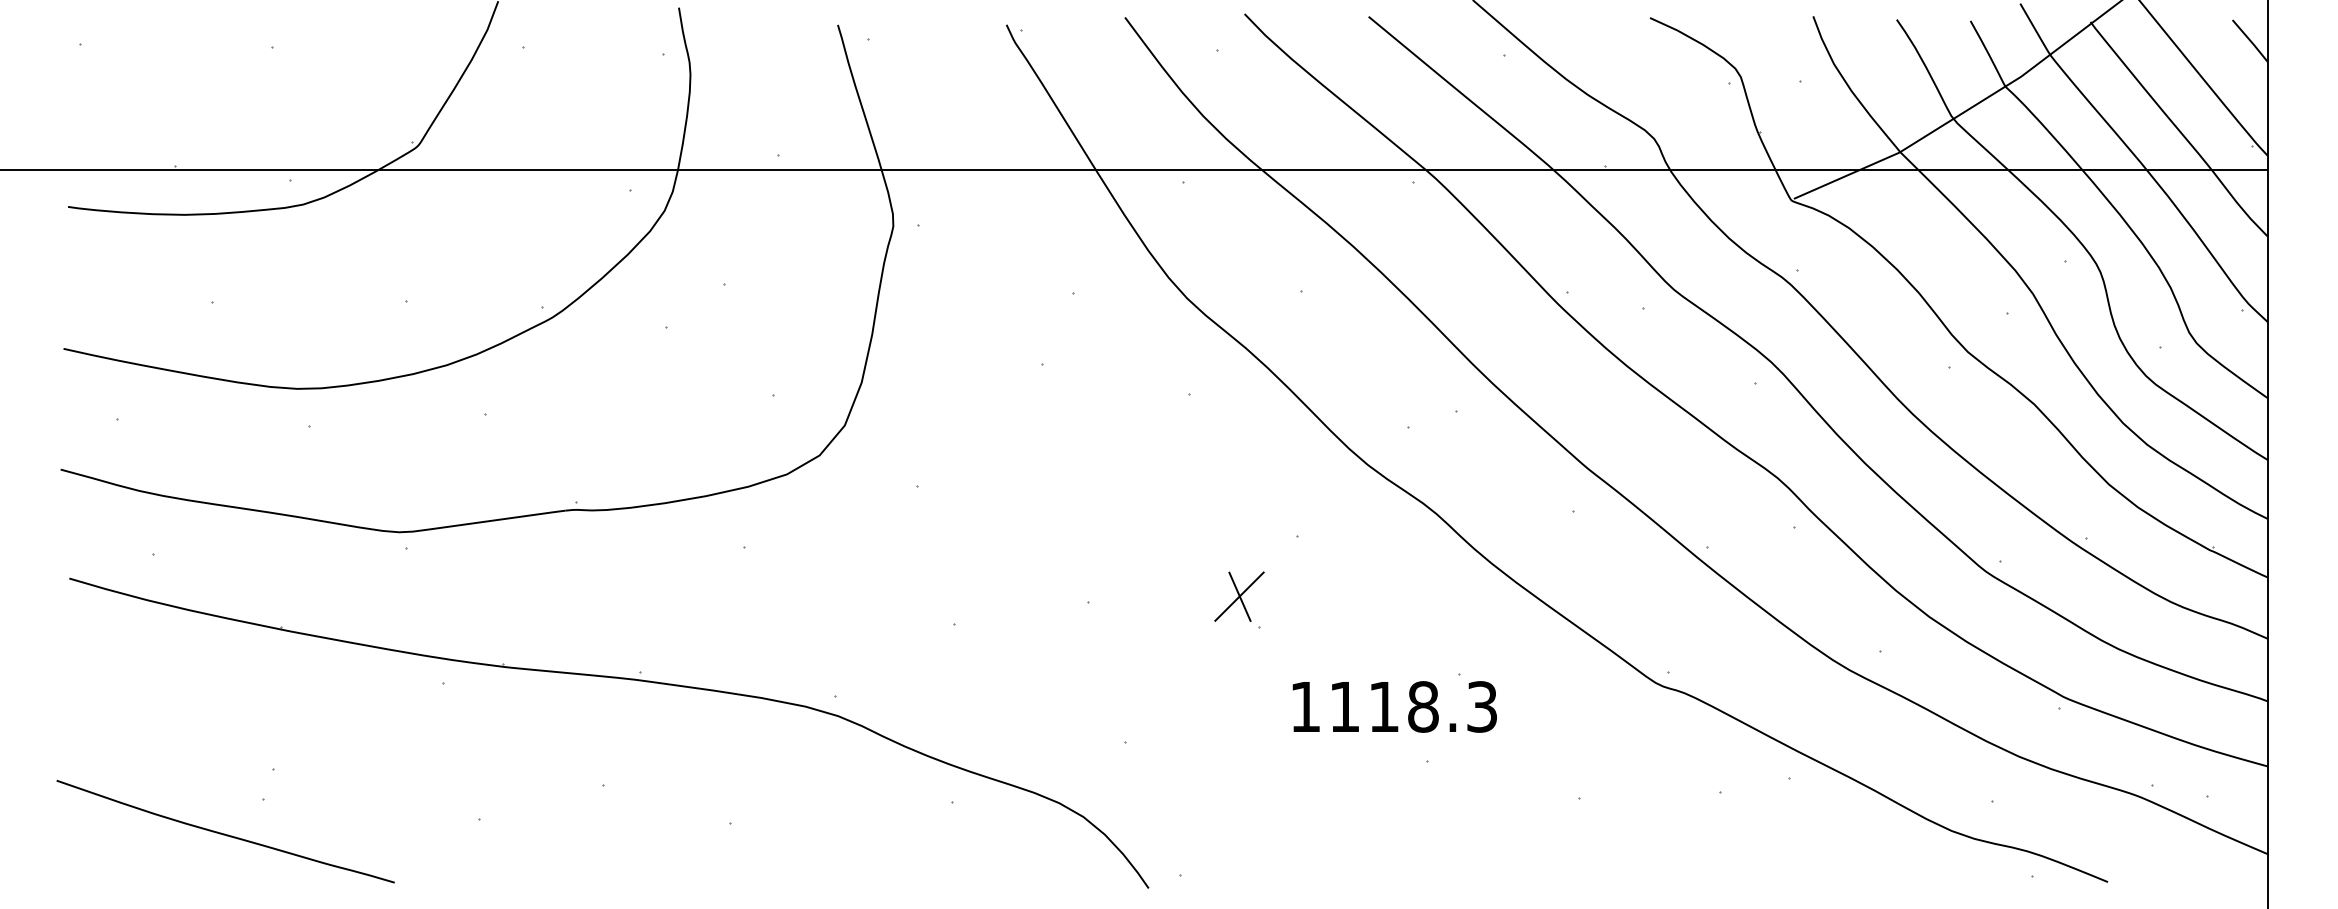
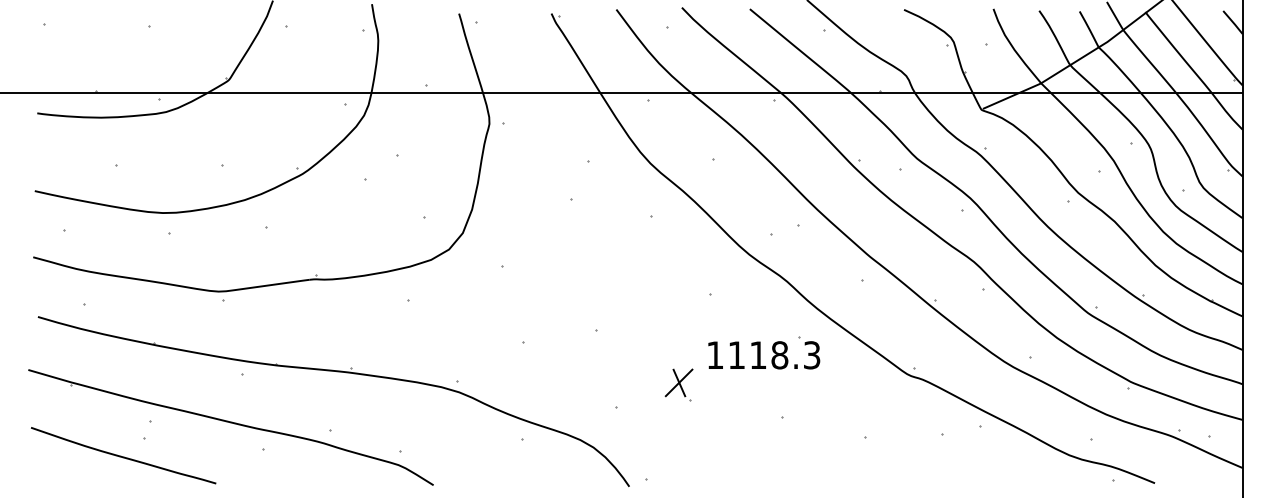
part: (1238, 599) -> (678, 384), moved
part: (1395, 701) -> (764, 352), moved
part: (420, 780) -> (230, 427), added

